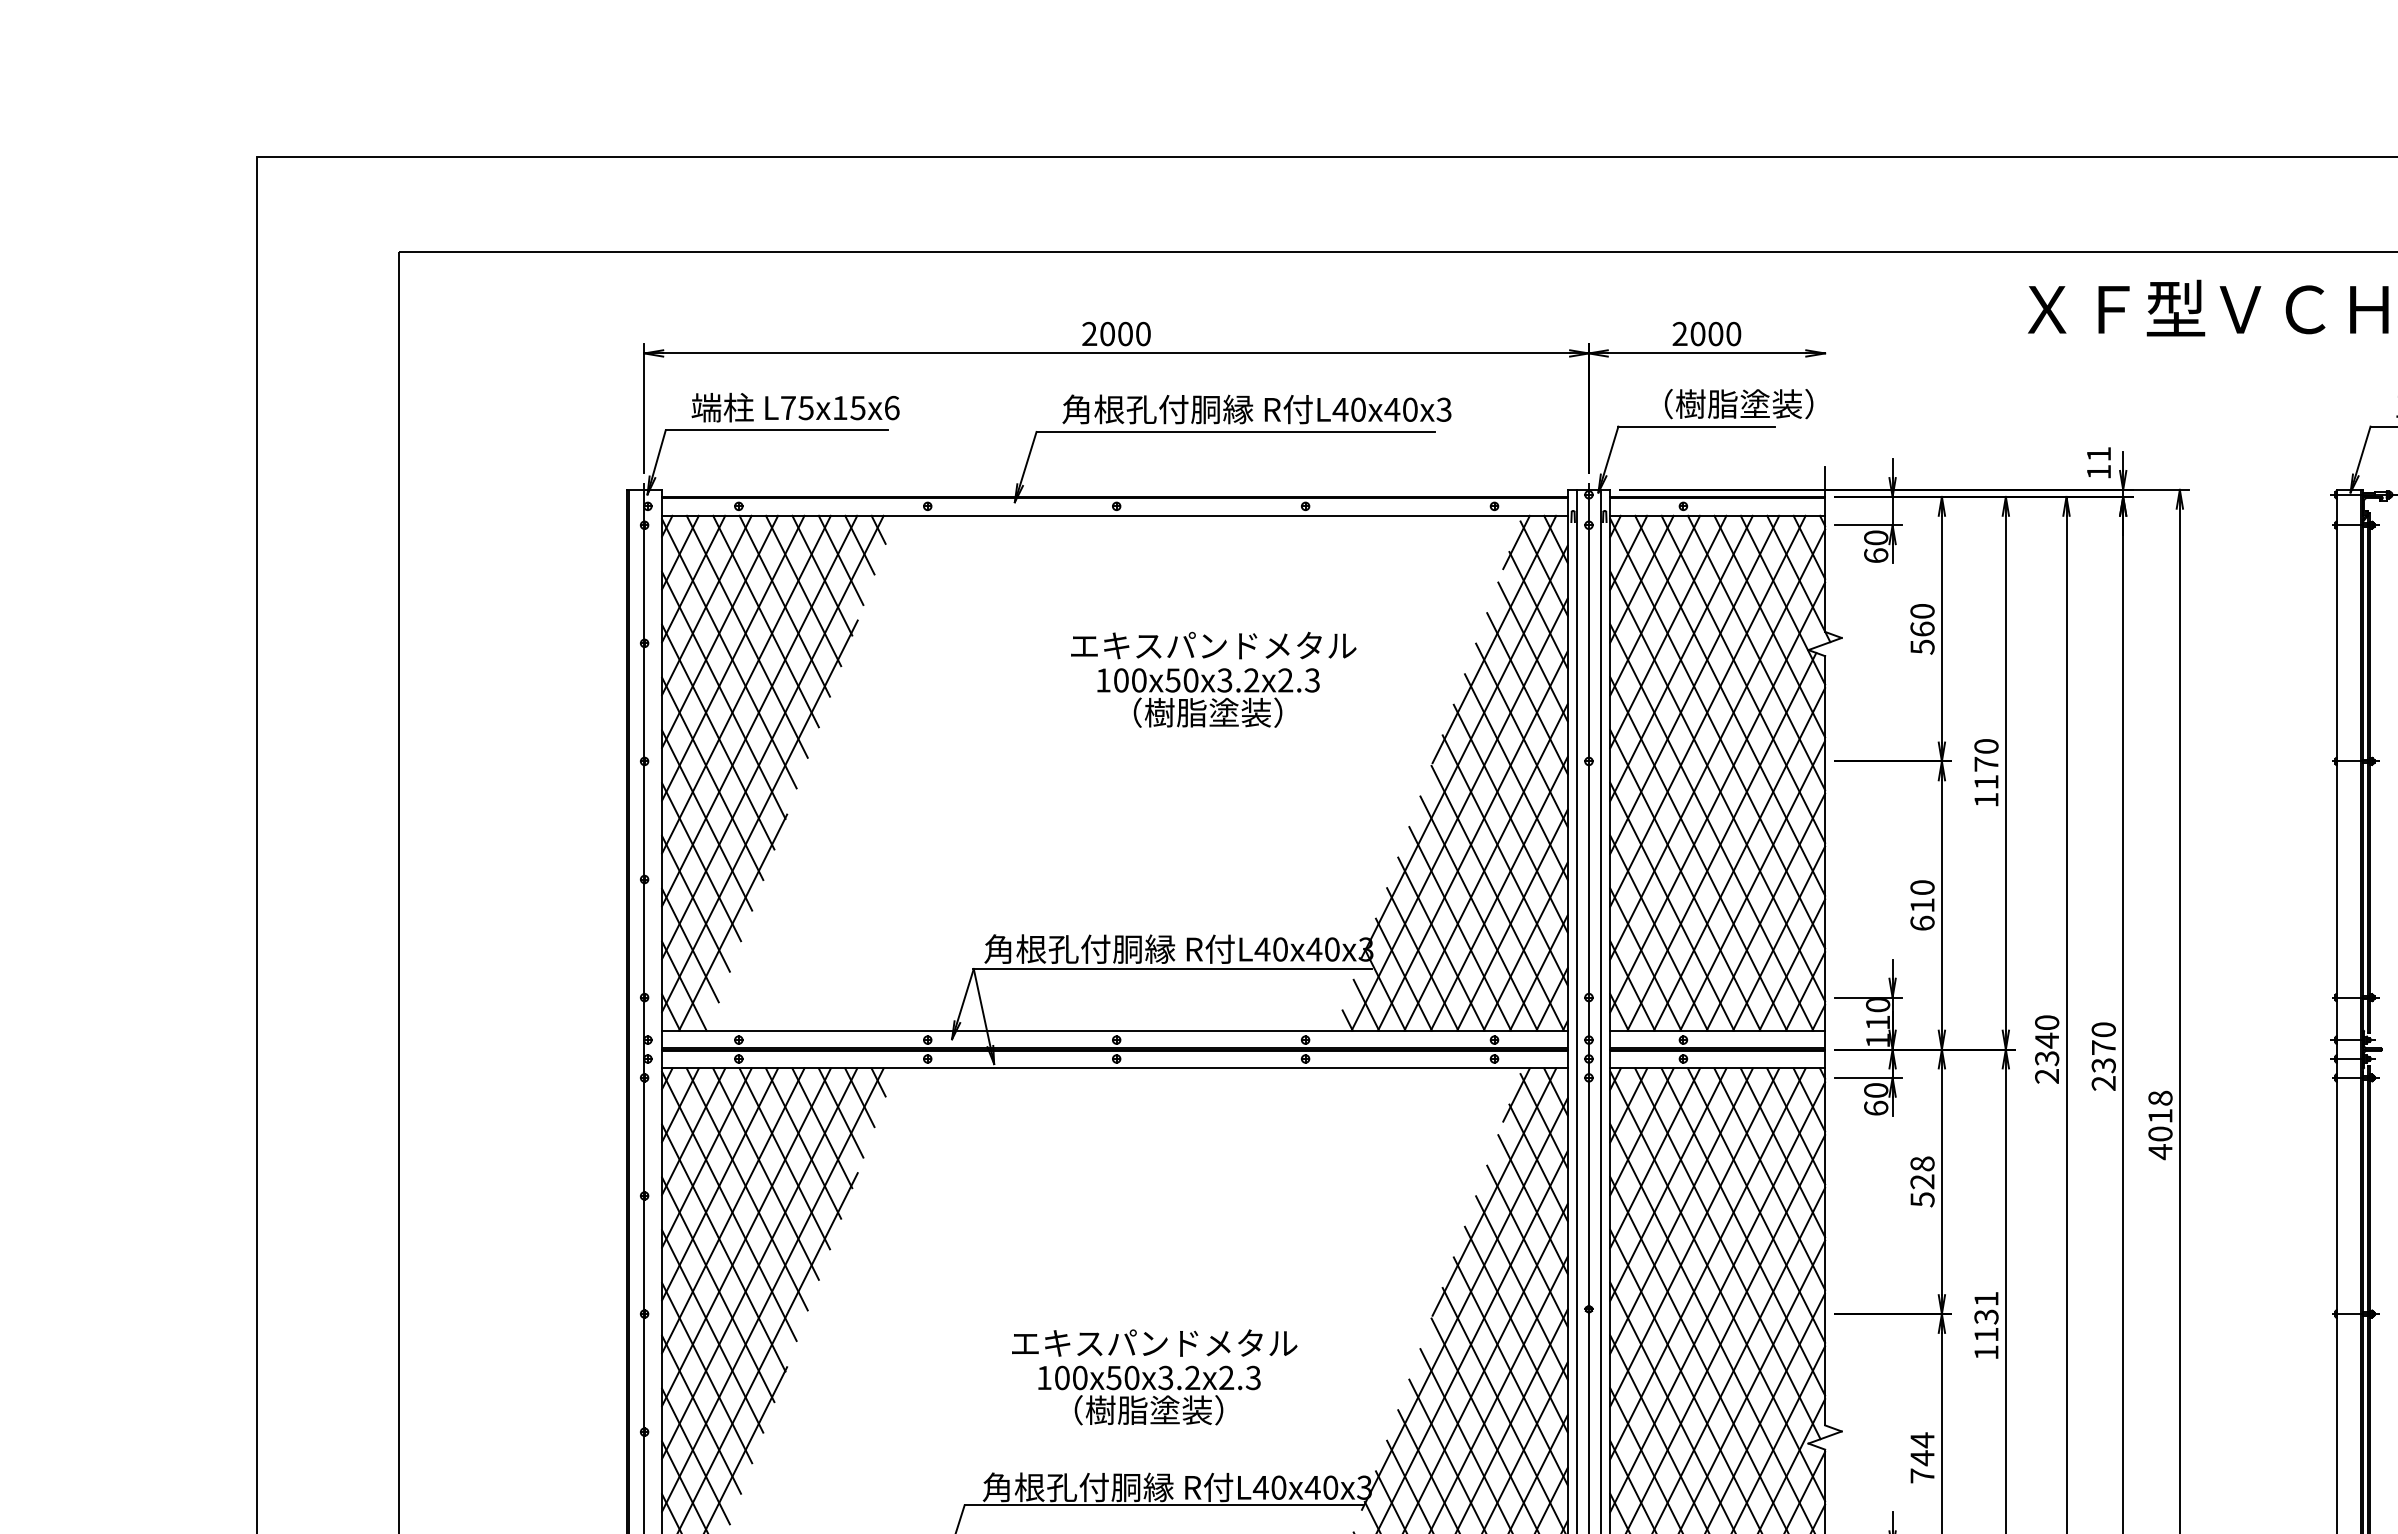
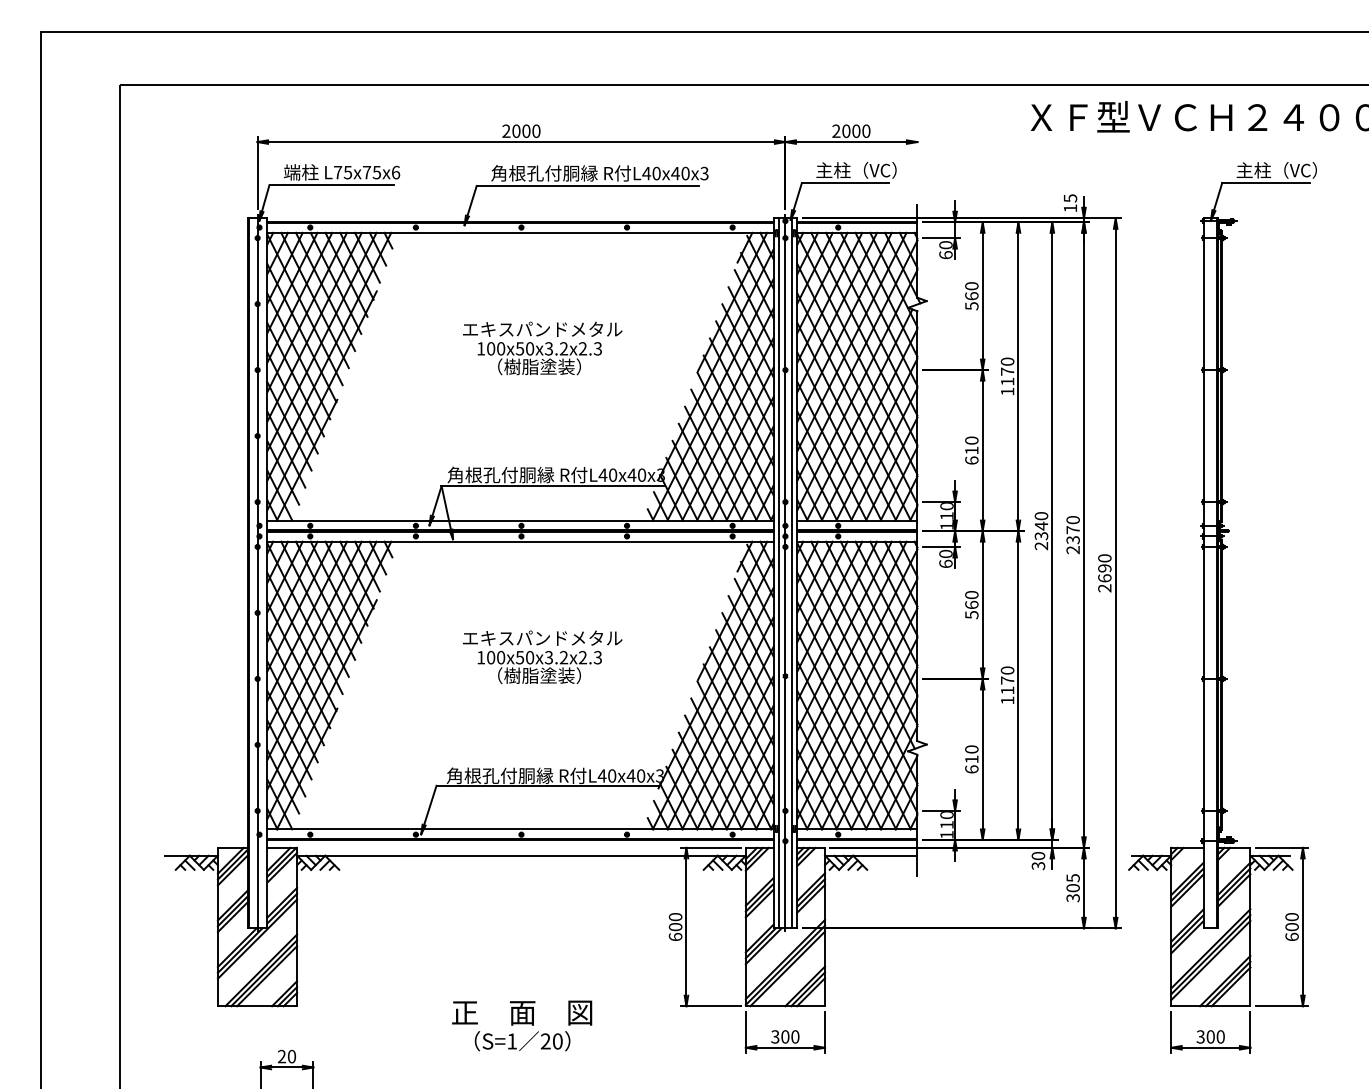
text: (1728, 404) -> (863, 170), （樹脂塗装） -> 主柱（VC）
text: (841, 407) -> (367, 172), L75x15x6 -> L75x75x6
text: (2099, 454) -> (1070, 198), 11 -> 15
text: (1213, 679) -> (542, 348), moved
text: (2159, 1125) -> (1104, 573), 4018 -> 2690
text: (1921, 1171) -> (971, 599), 528 -> 560
text: (1986, 1307) -> (1007, 675), 1131 -> 1170
text: (1154, 1377) -> (542, 657), moved
text: (1921, 1458) -> (971, 759), 744 -> 610

